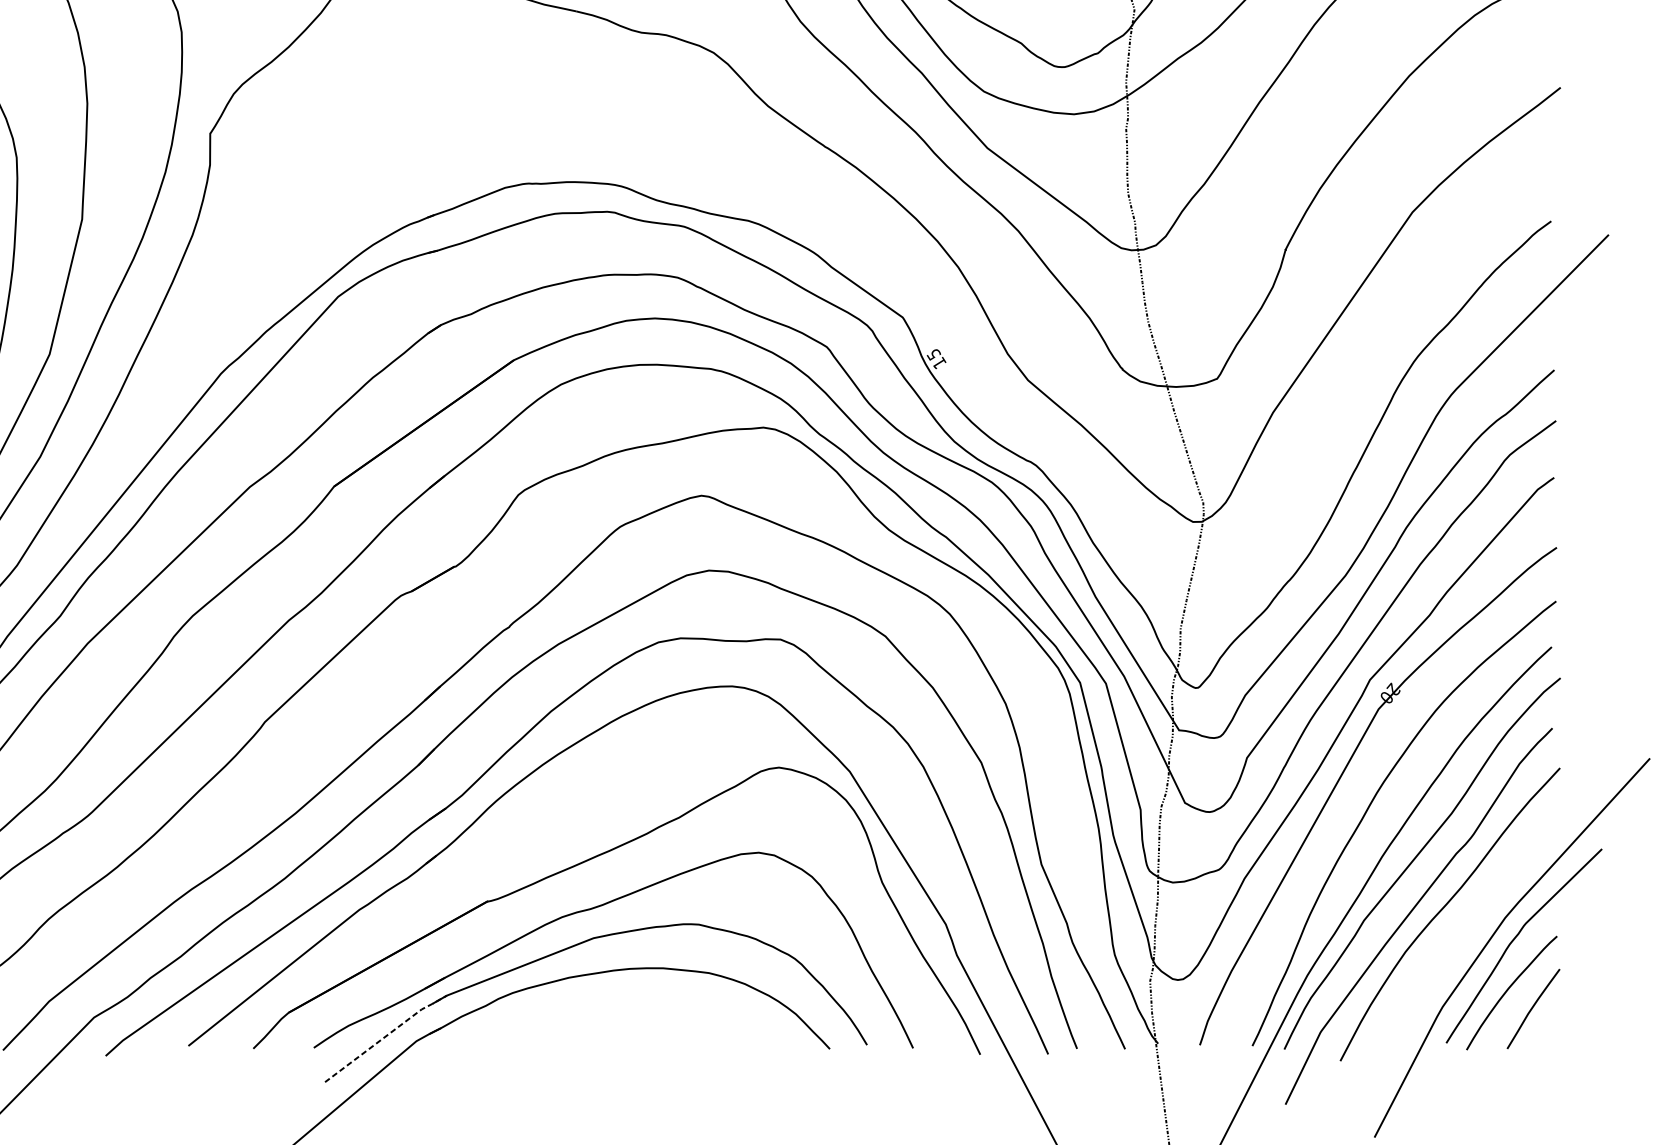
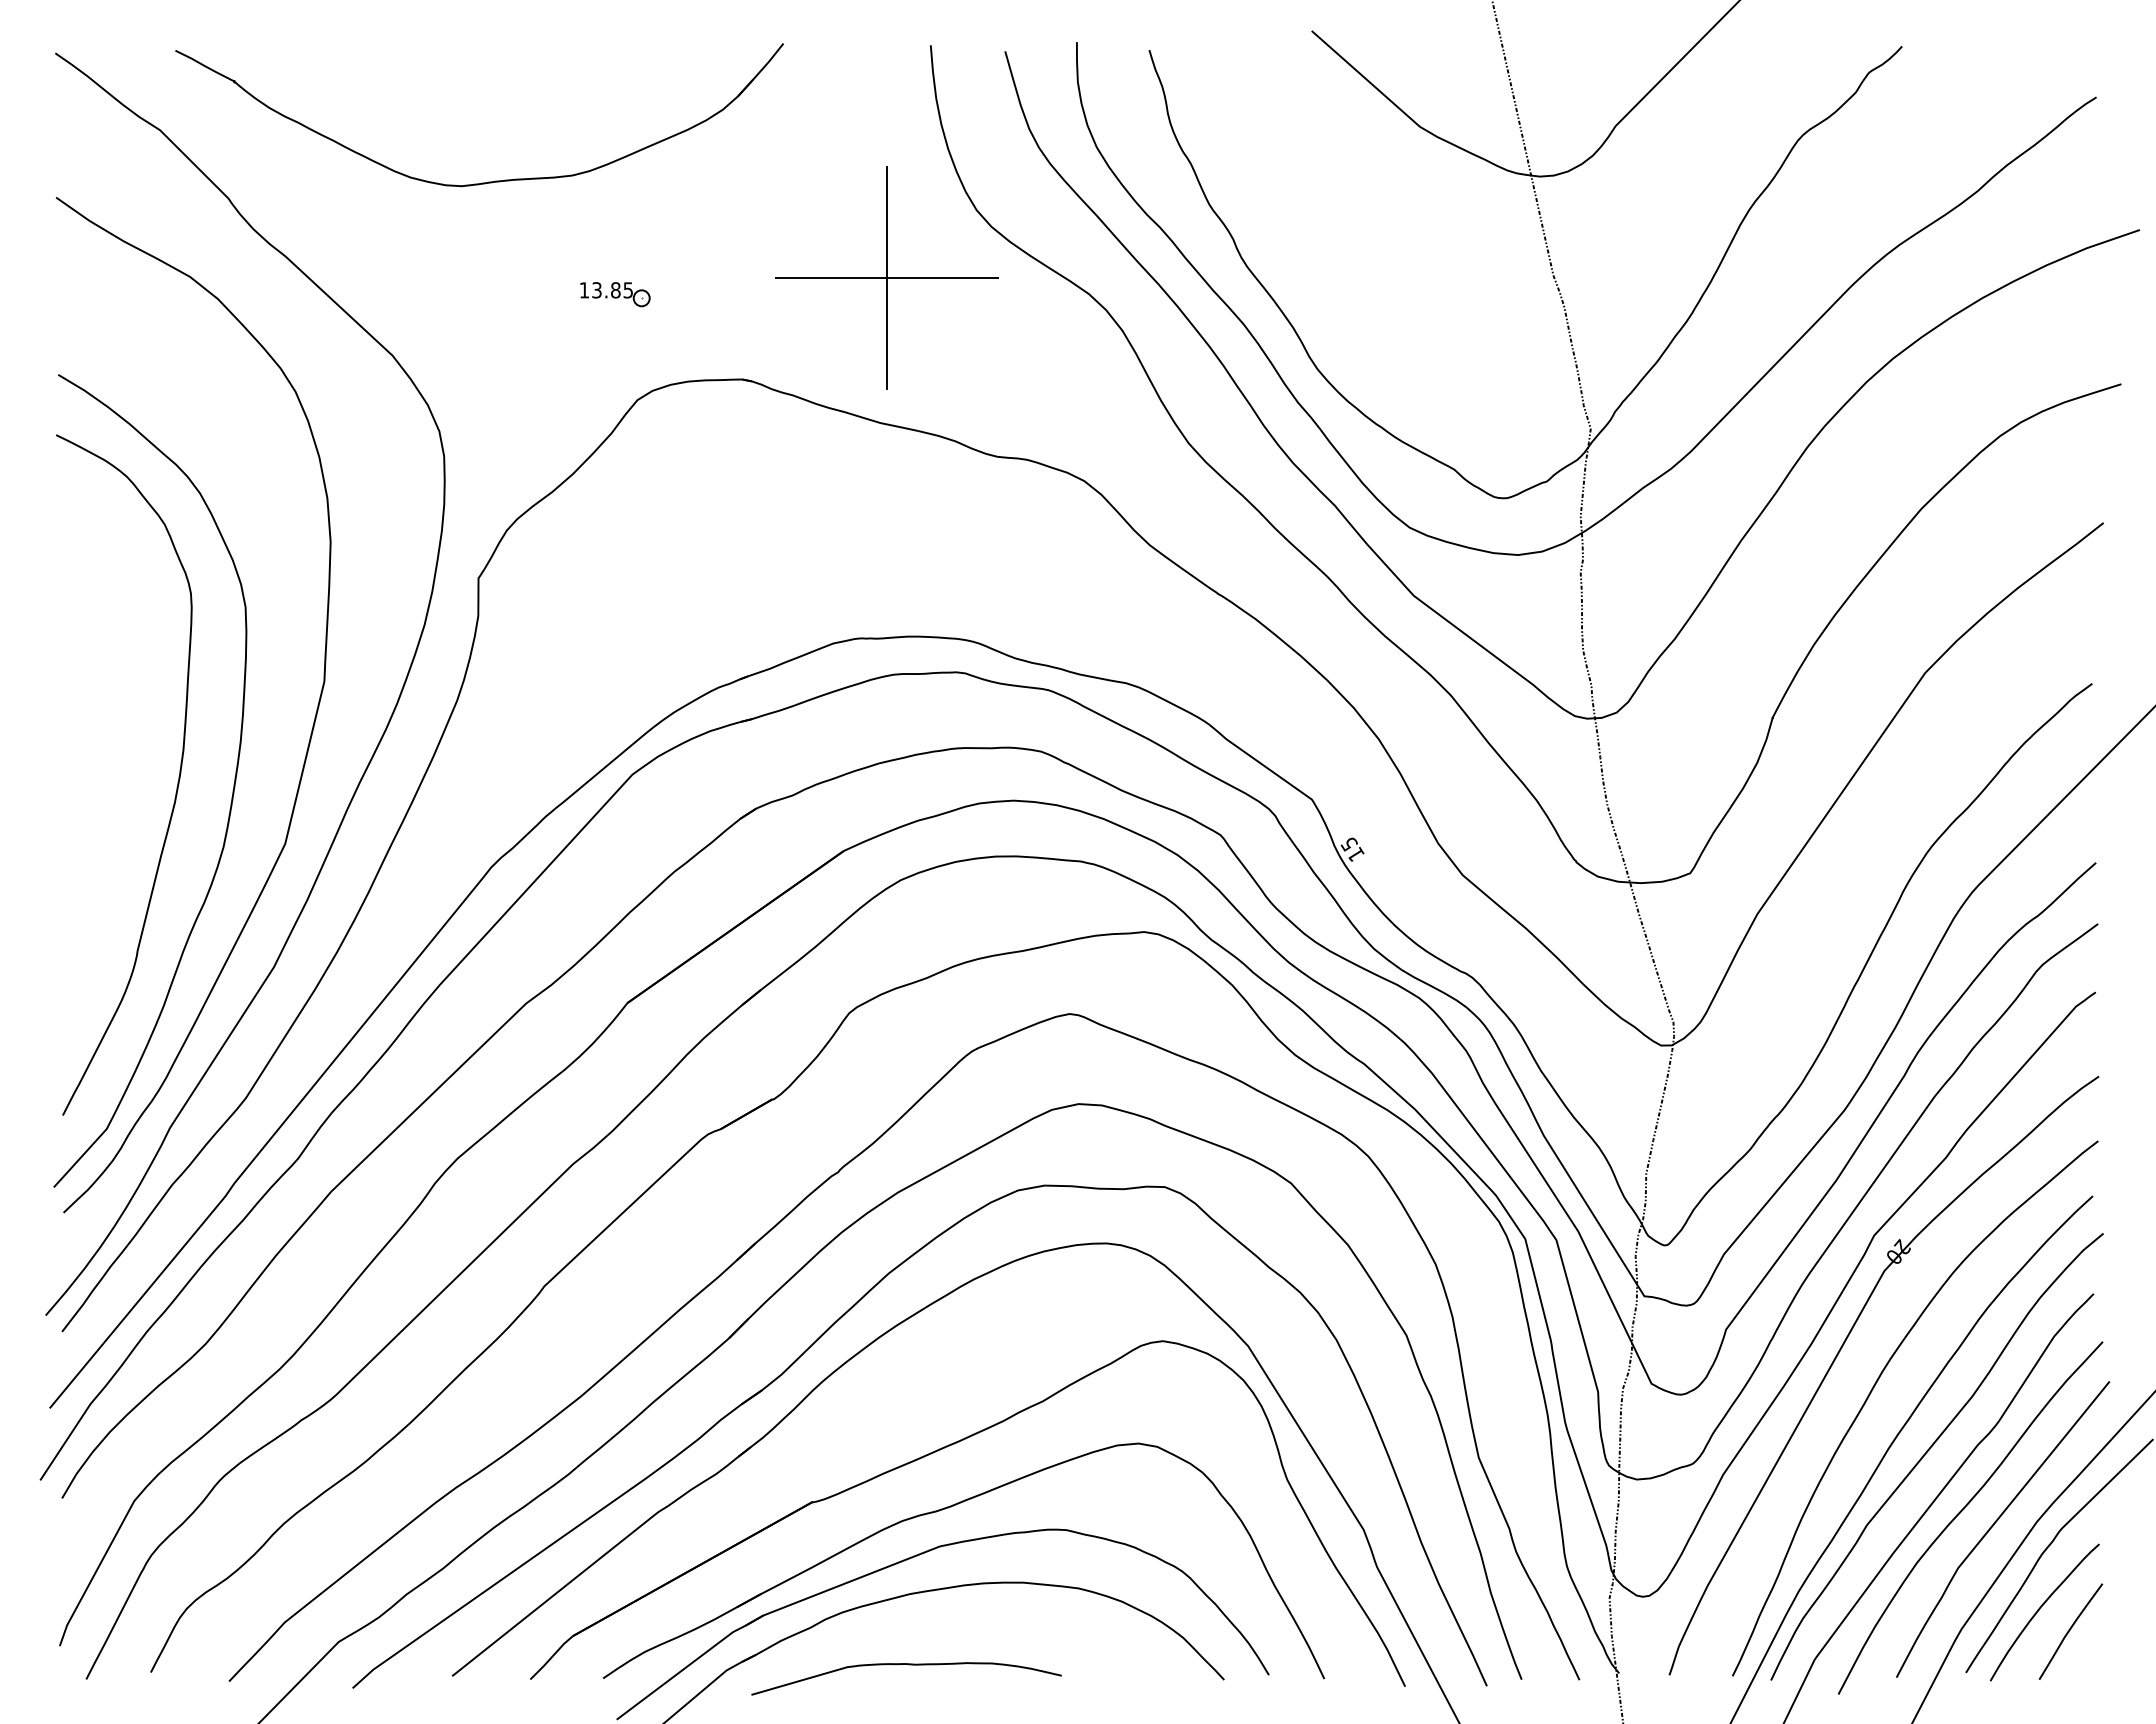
curve: (1470, 920) -> (1994, 1525), added
line: (386, 1036) -> (690, 1664), dashed -> solid
curve: (567, 1037) -> (908, 1665), added

